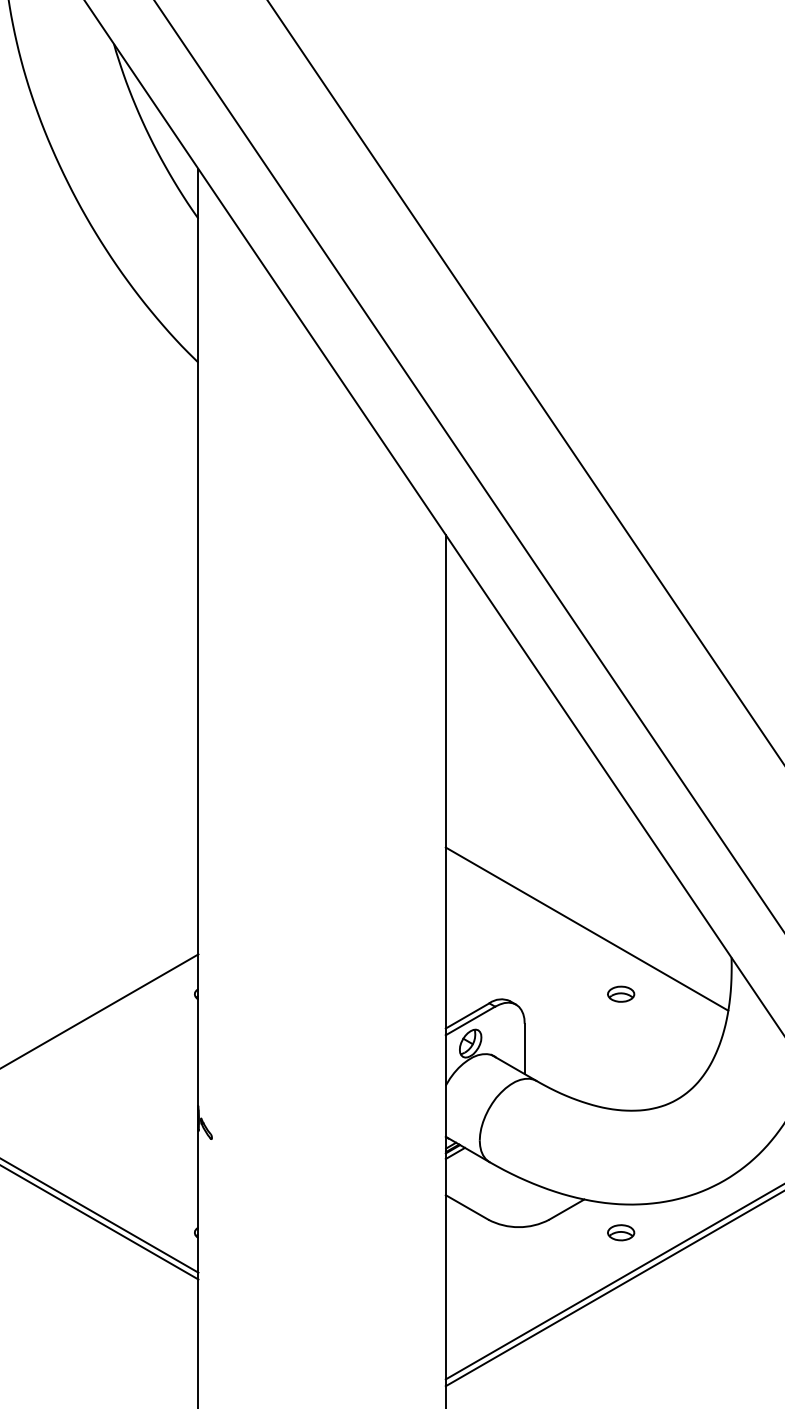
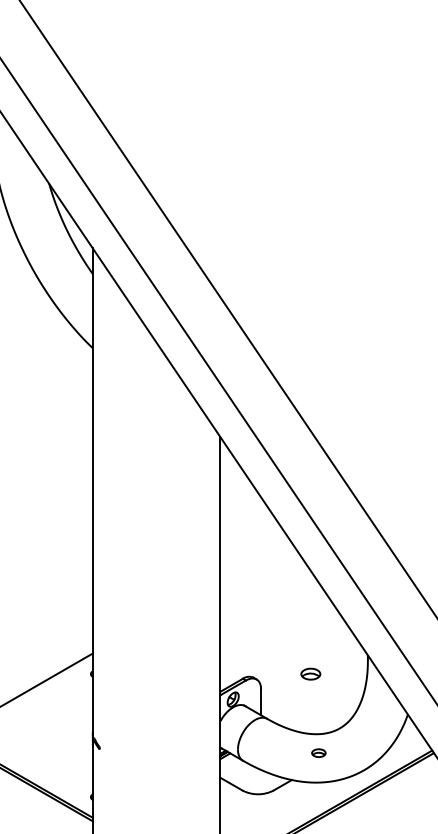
line: (587, 929) -> (293, 640), removed
part: (620, 993) -> (310, 673), size x1.4
part: (620, 1231) -> (318, 752), moved

